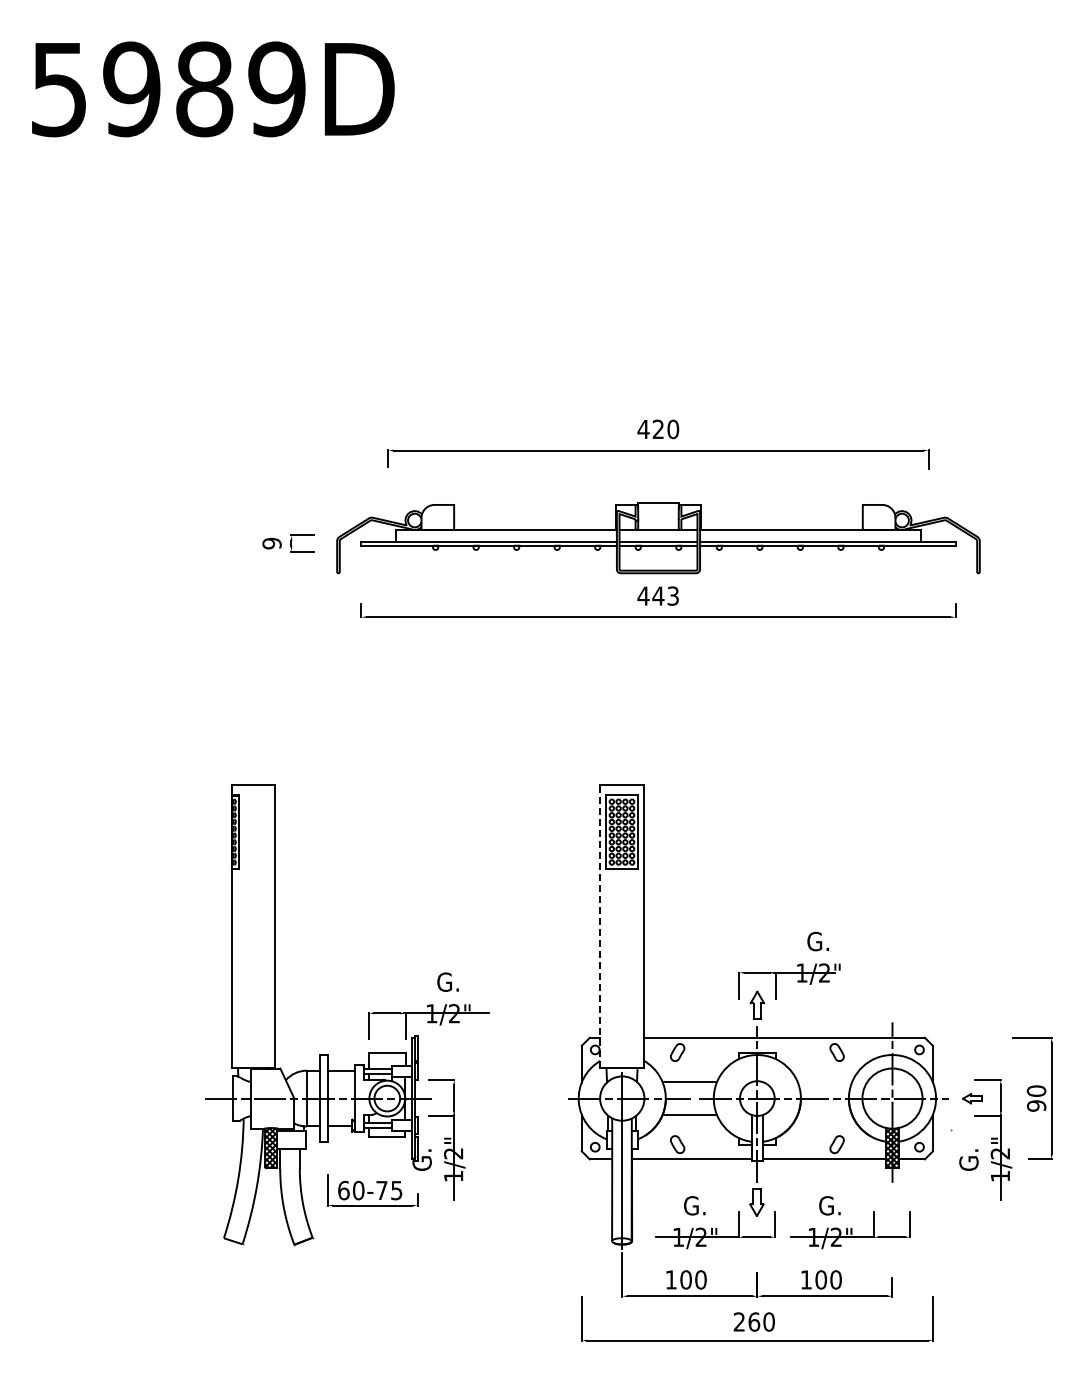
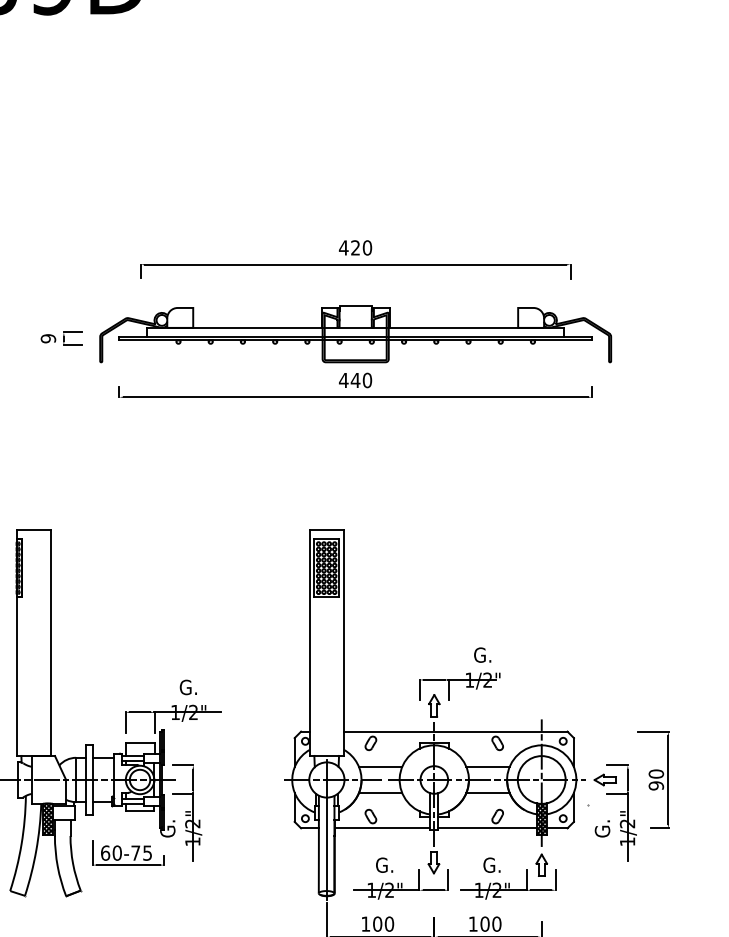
text: (673, 595) -> (367, 379), 443 -> 440
line: (600, 926) -> (309, 643), dashed -> solid
line: (824, 1082) -> (487, 767), added
part: (972, 1098) -> (605, 779), size x1.43
line: (824, 1114) -> (487, 792), added
part: (892, 1205) -> (541, 865), added

